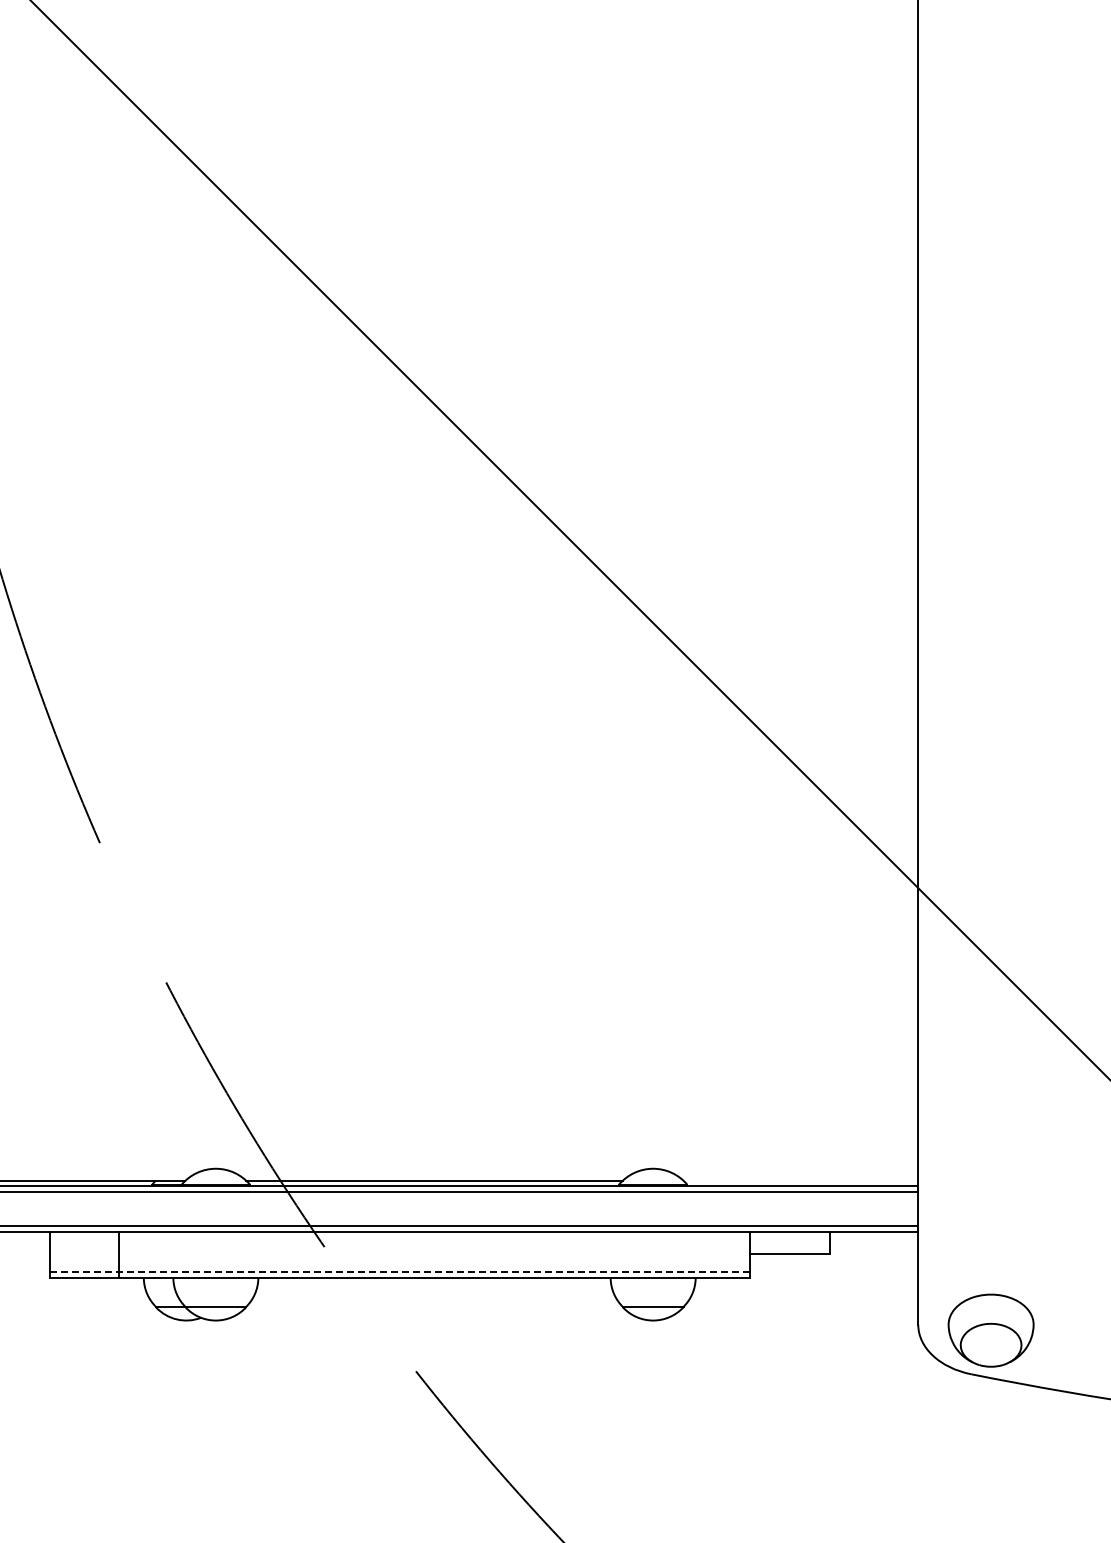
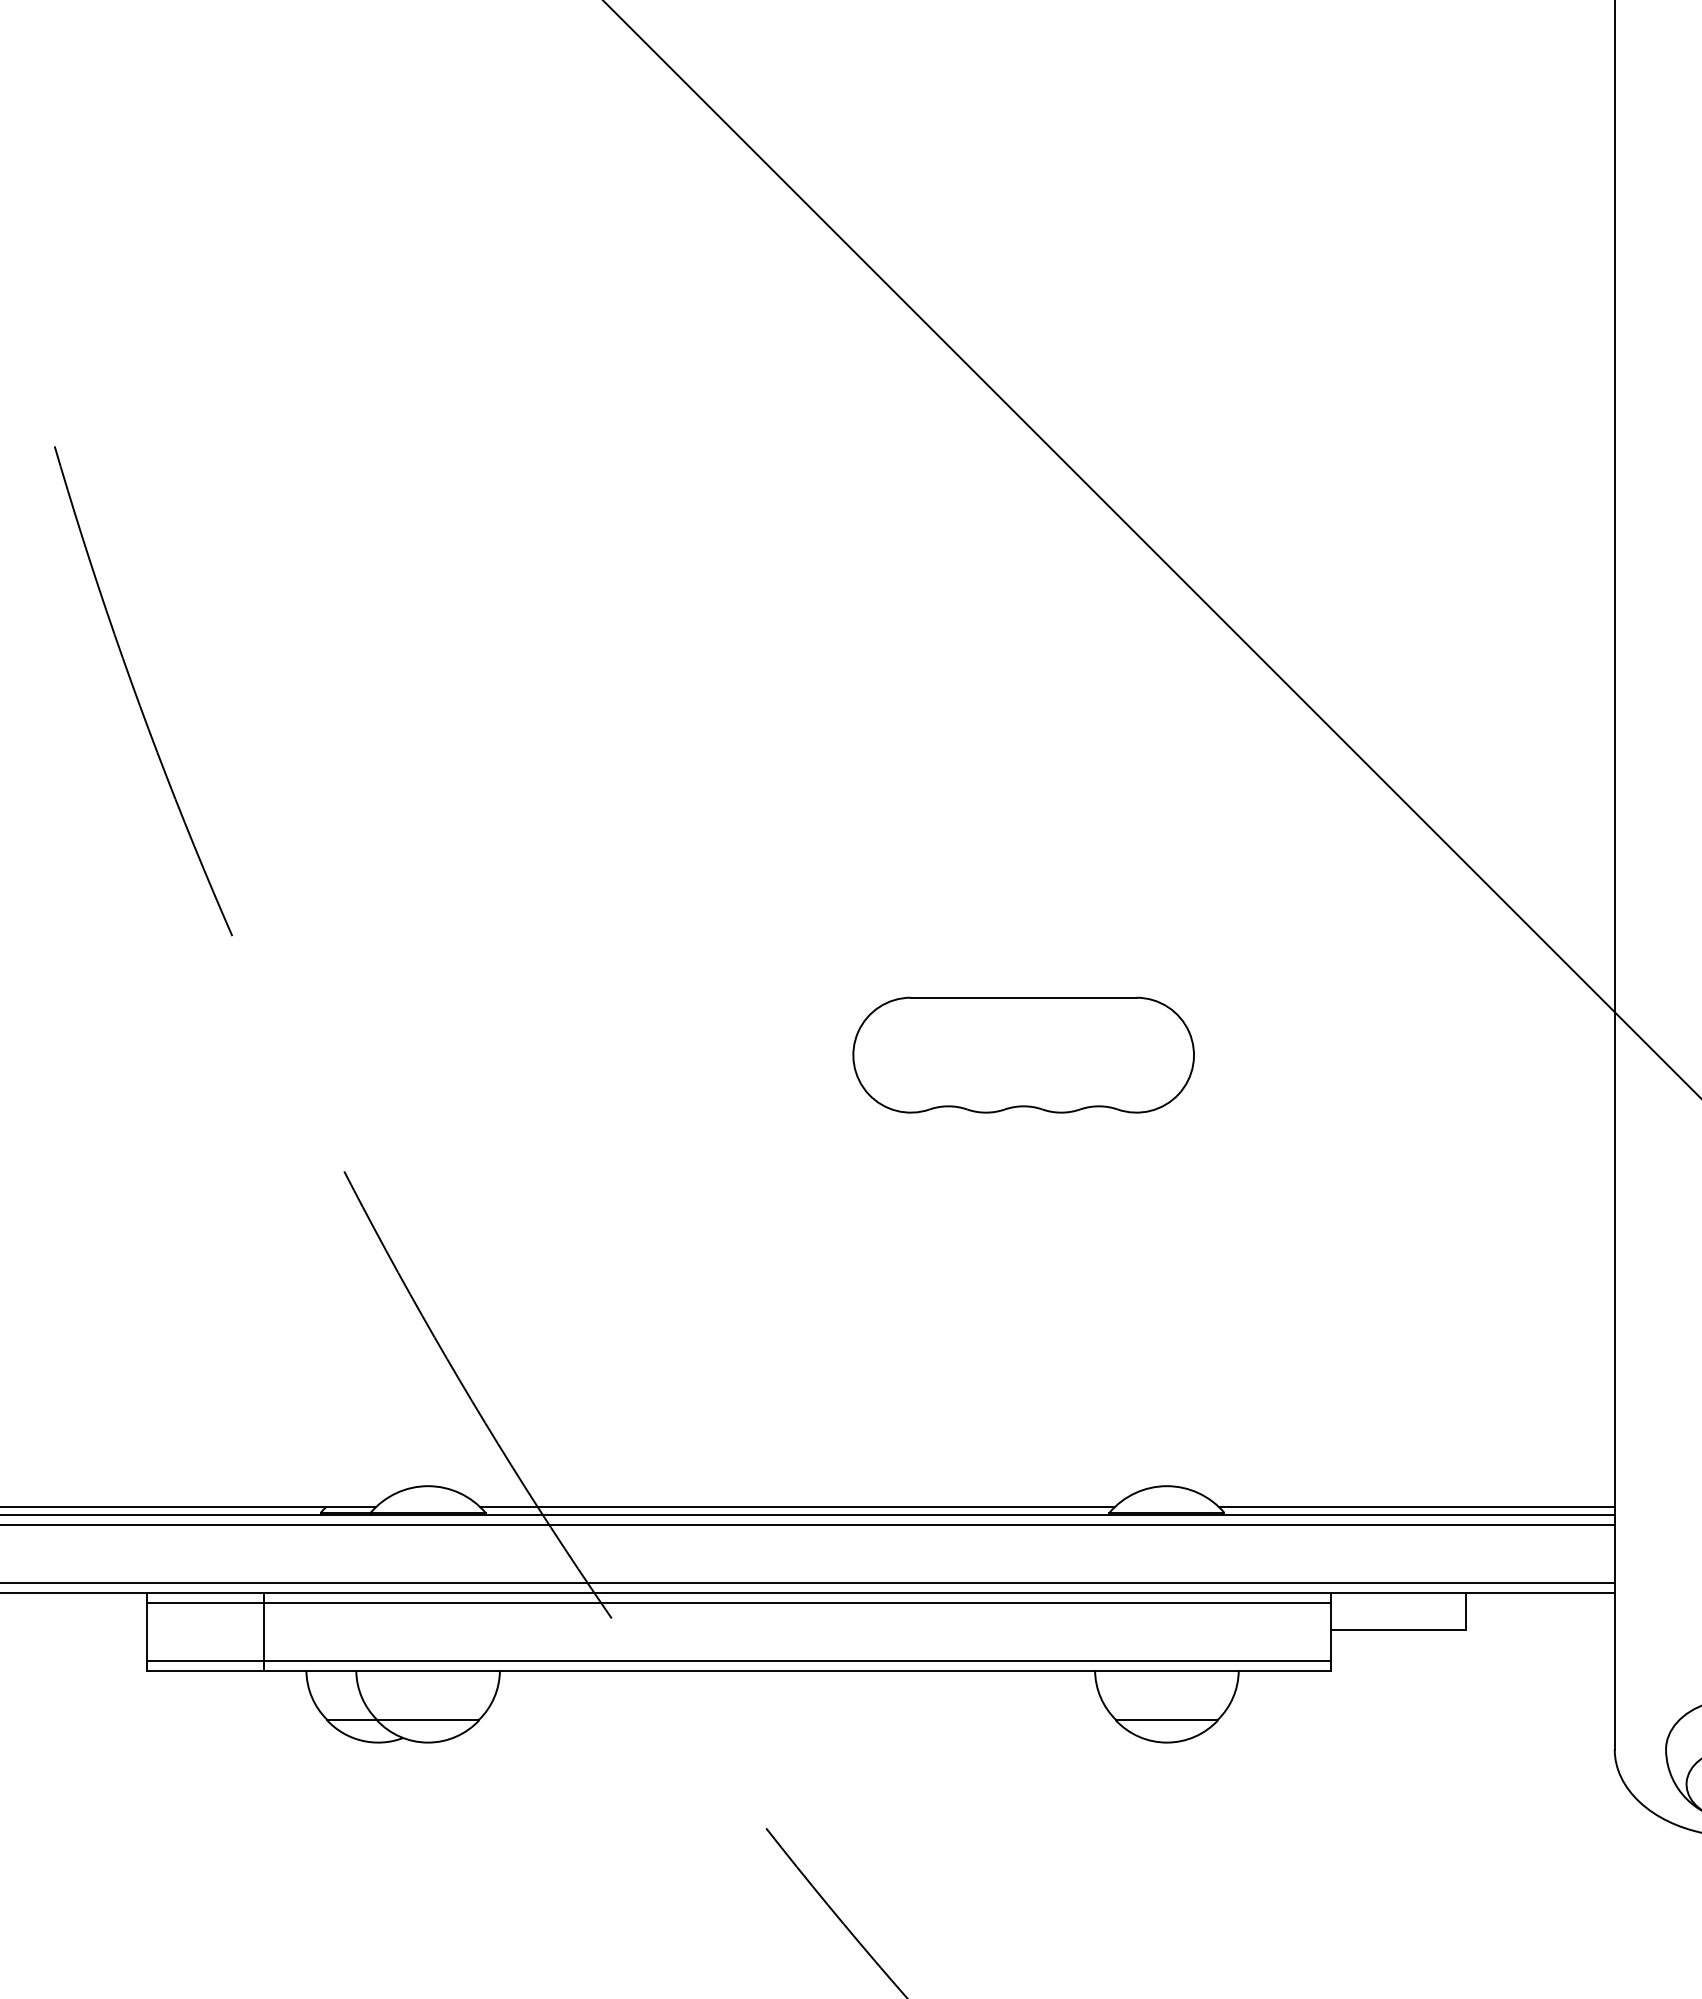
part: (568, 913) -> (1023, 1054), added
line: (800, 1180) -> (1415, 1505), added
line: (399, 1238) -> (738, 1603), added
line: (399, 1272) -> (738, 1661), dashed -> solid

